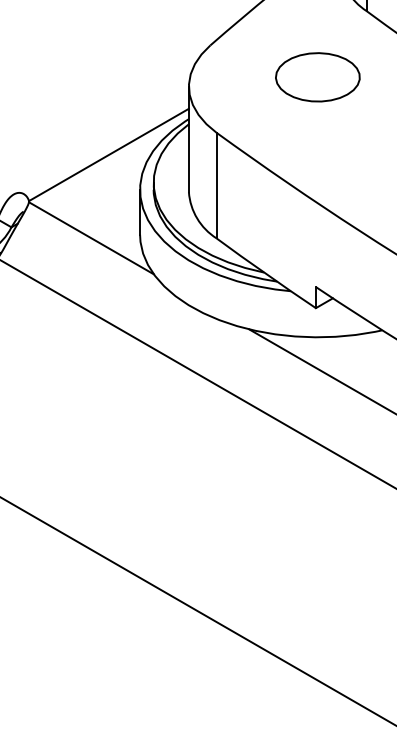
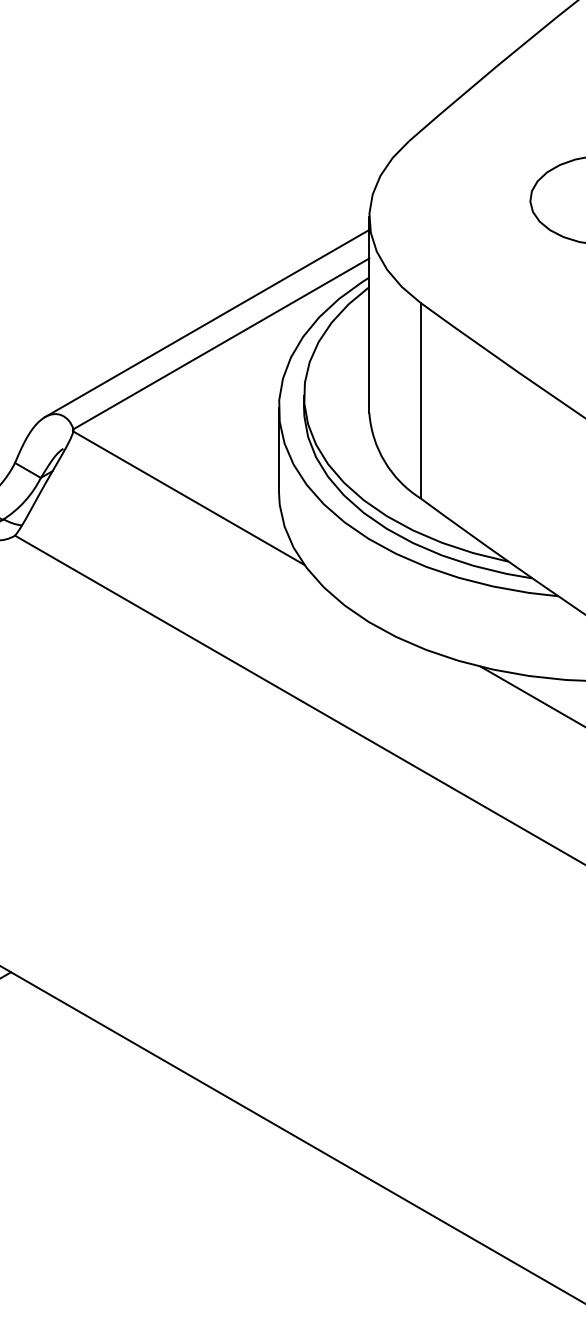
line: (100, 143) -> (205, 322), added

